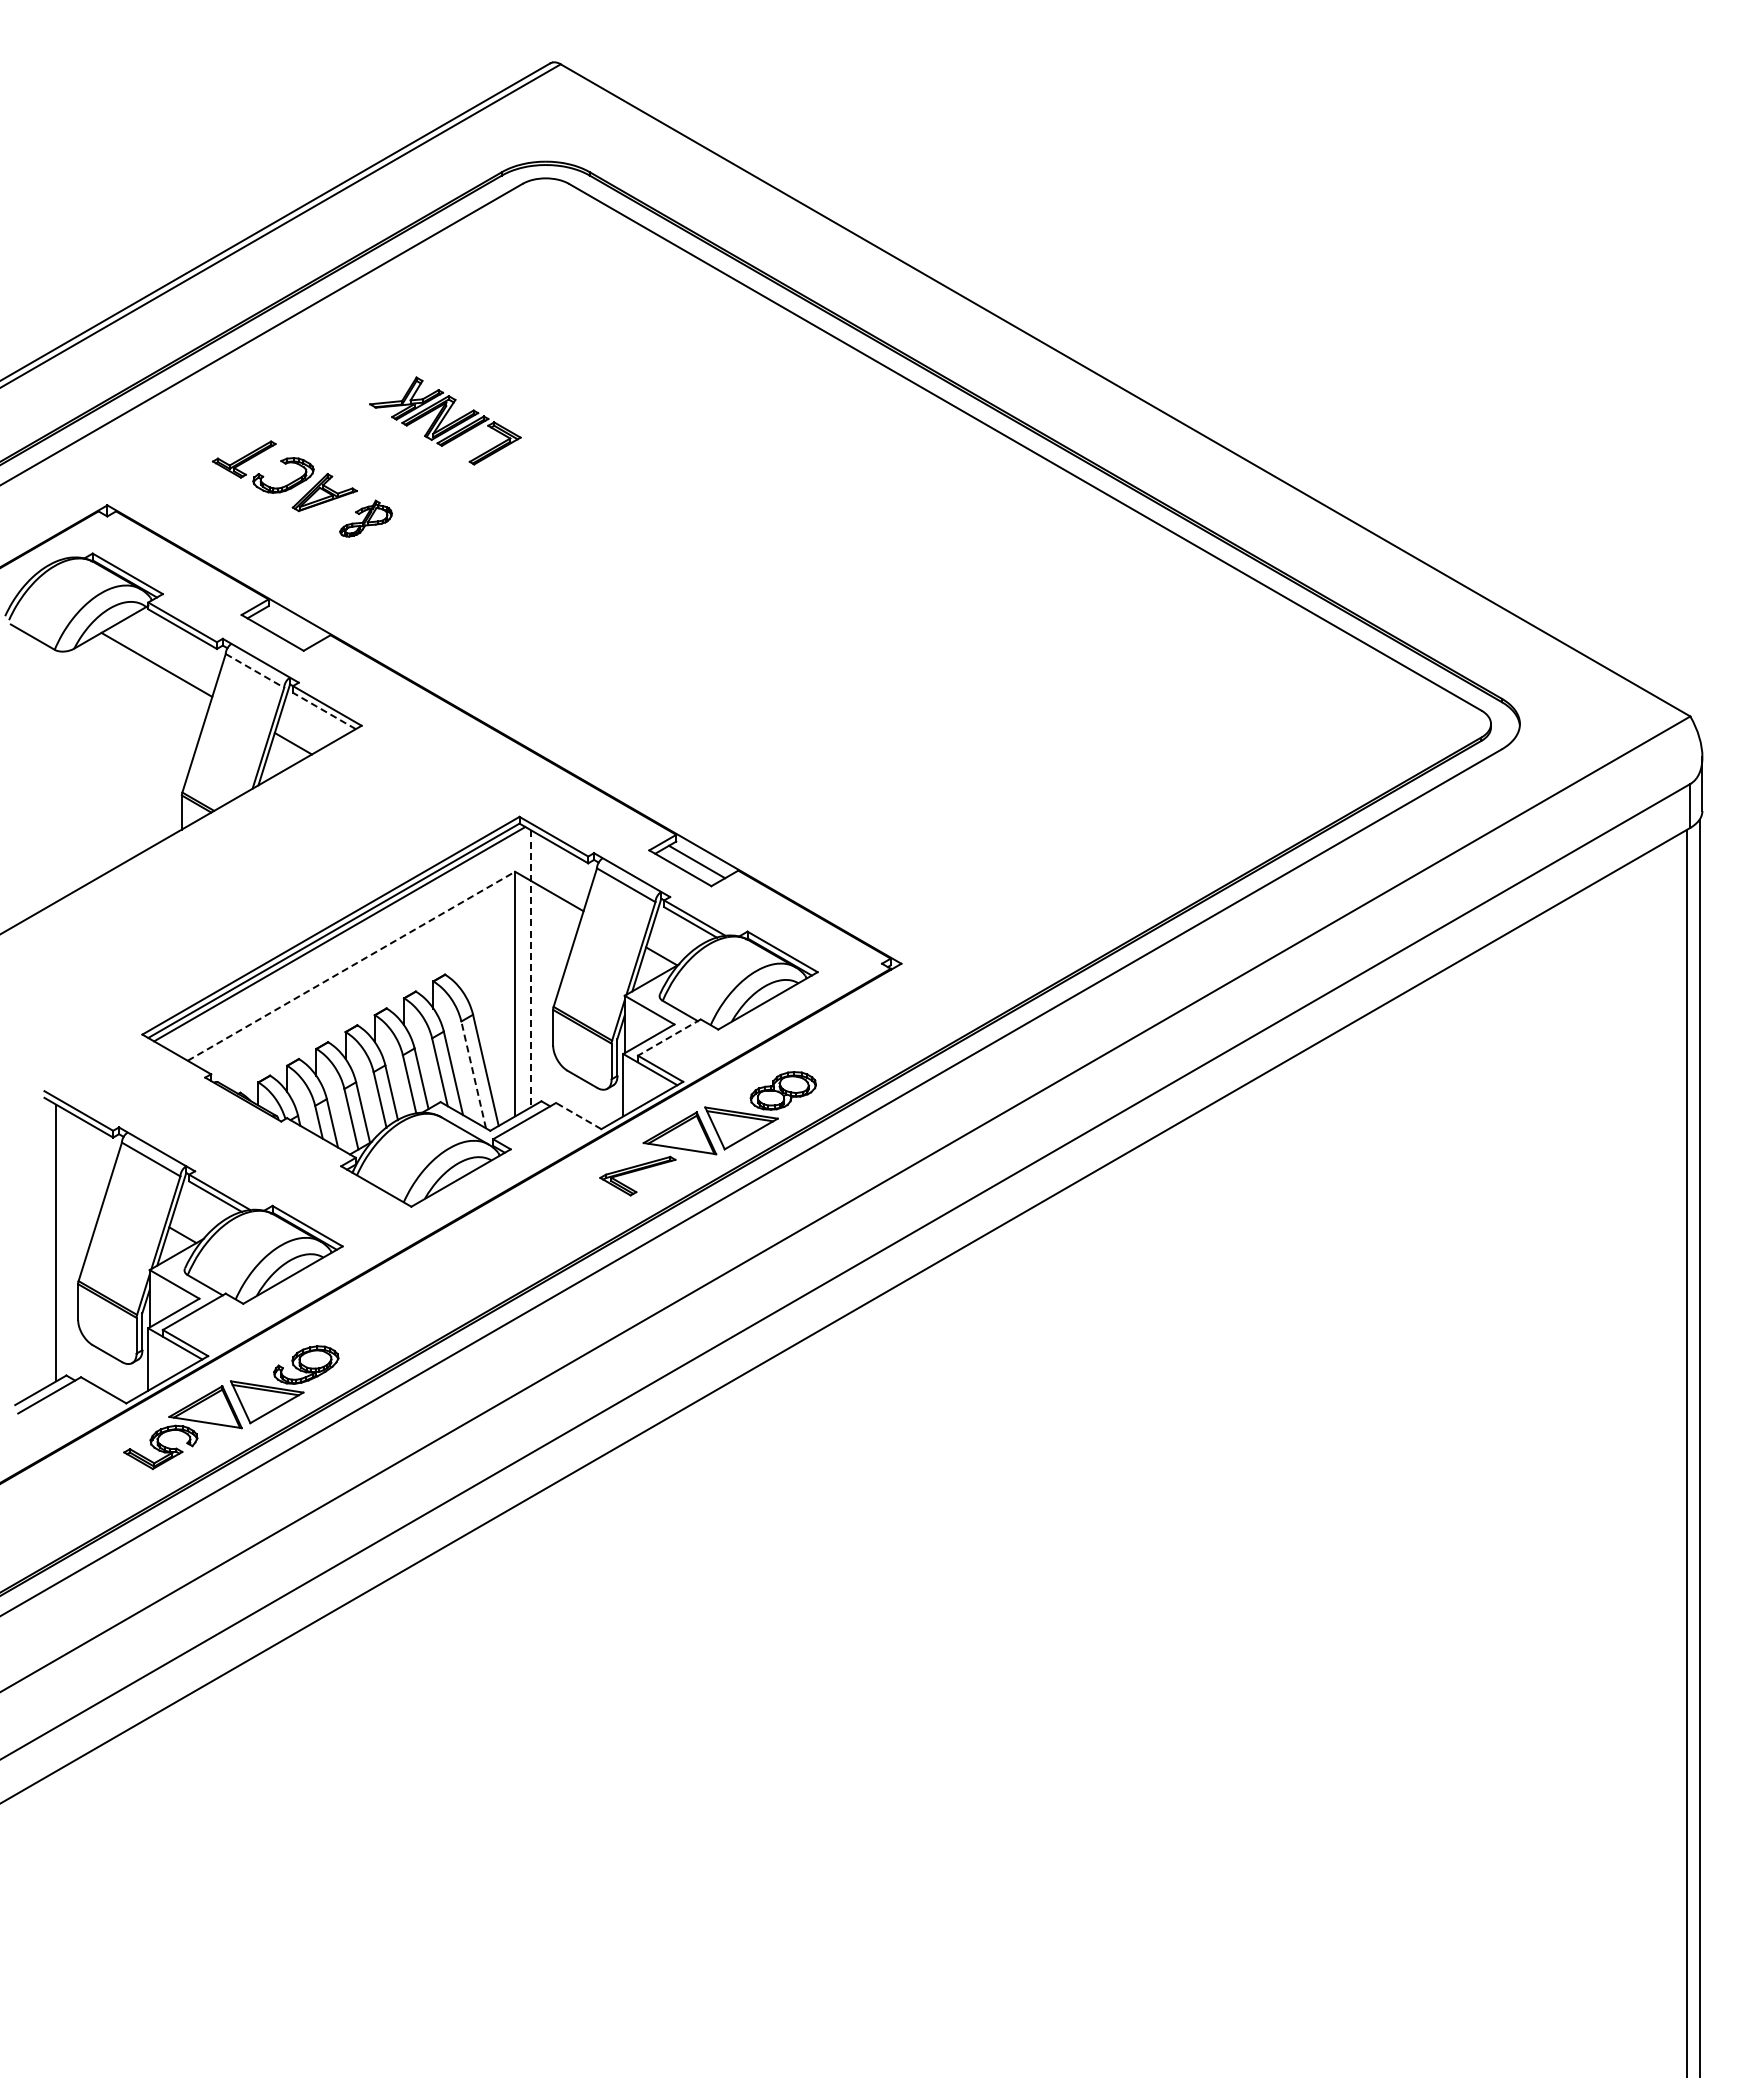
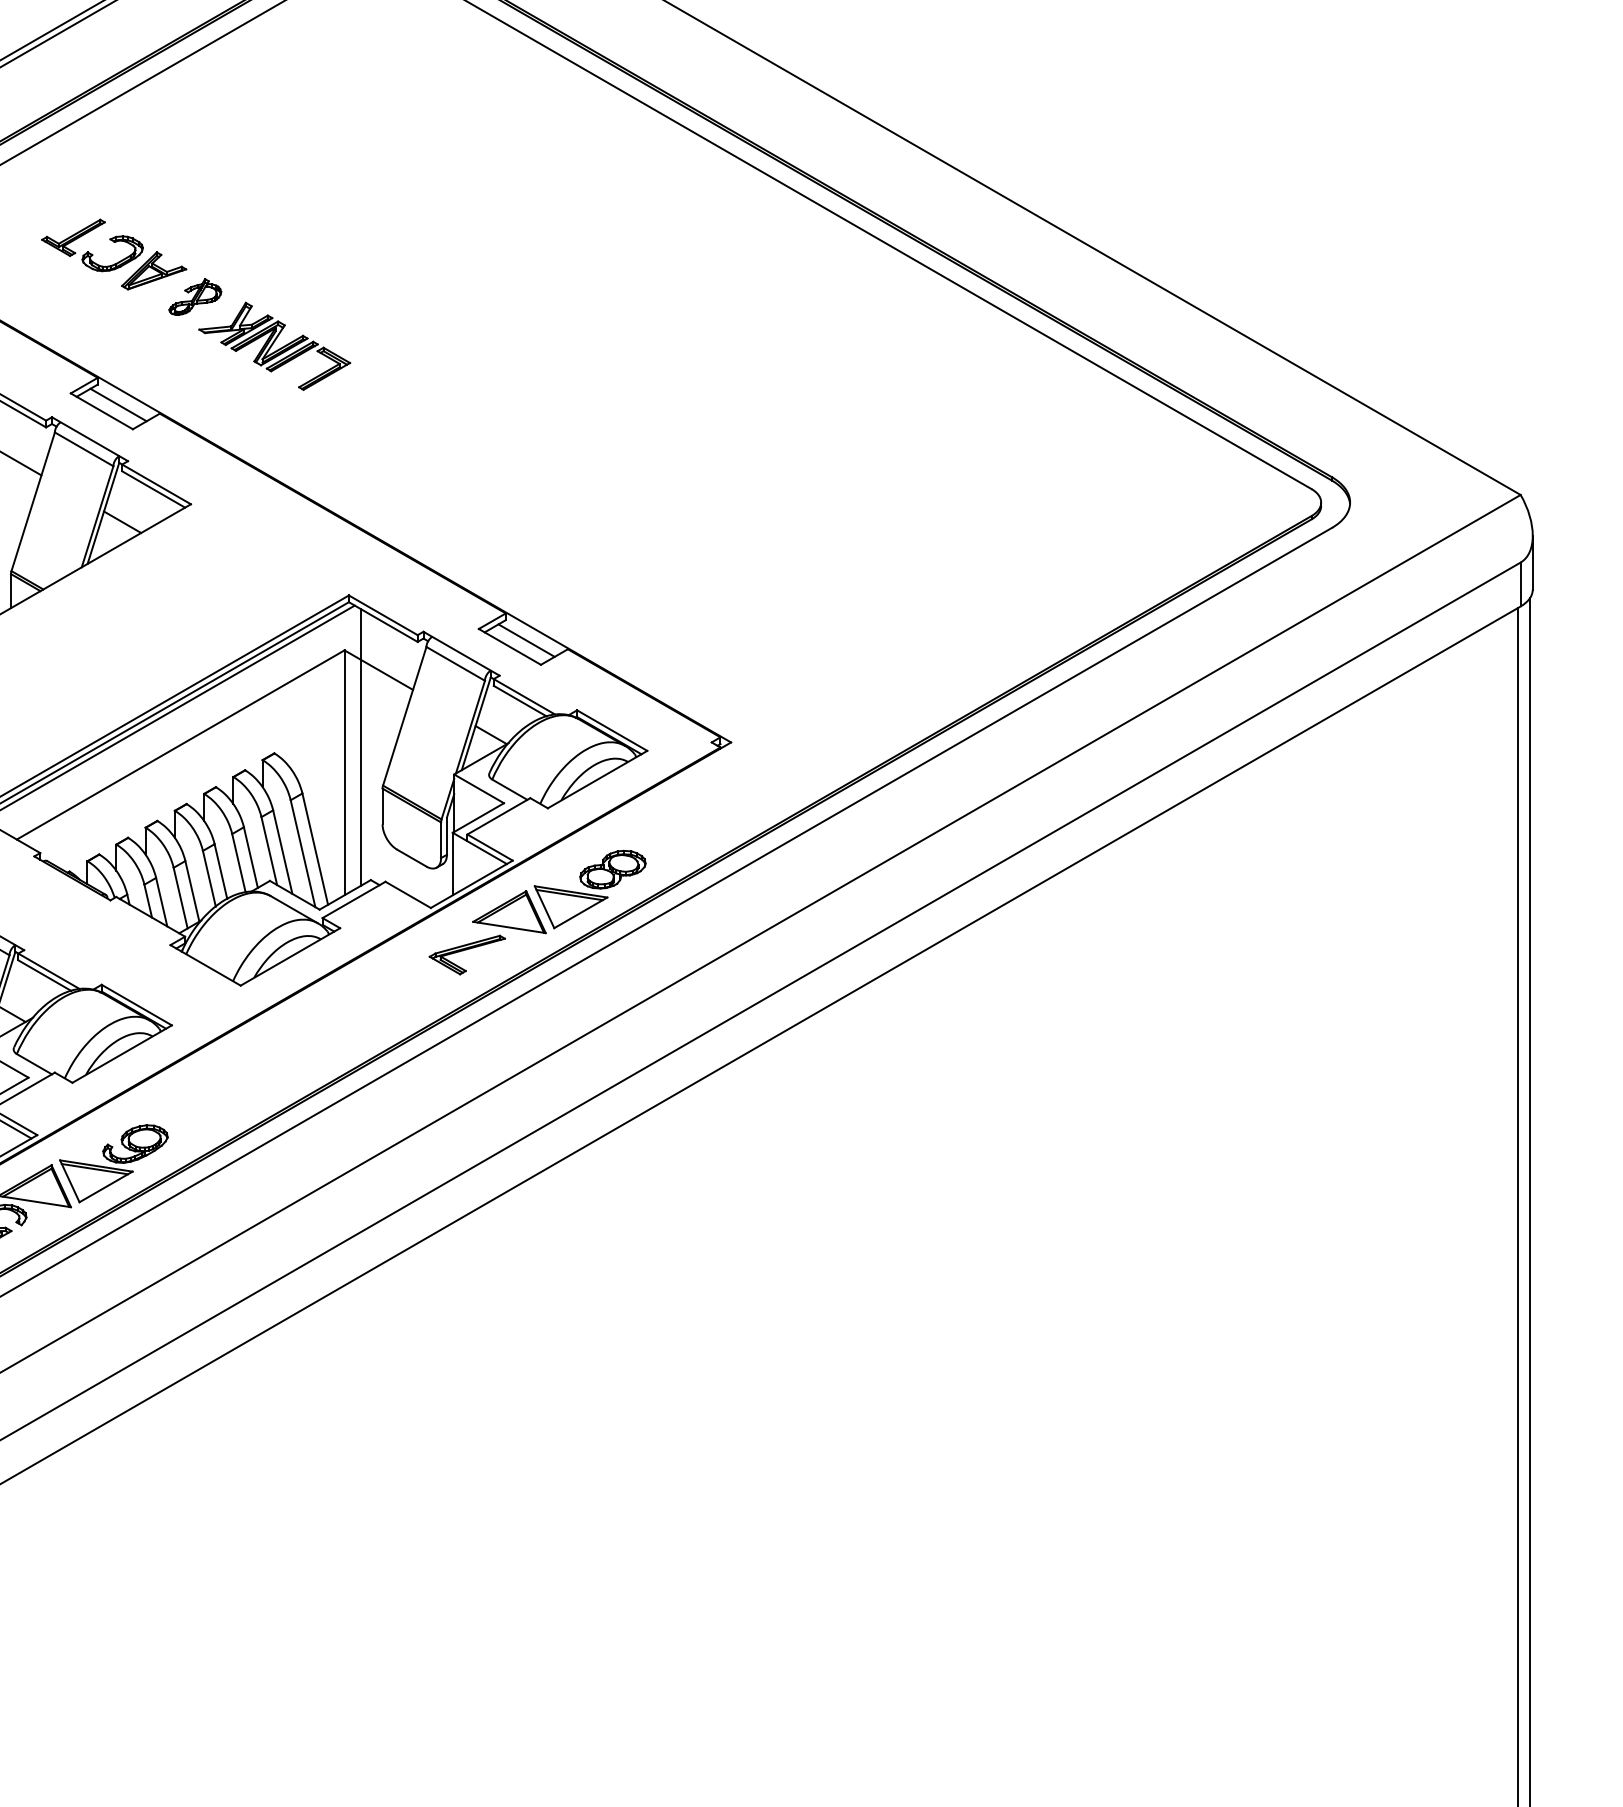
part: (445, 420) -> (274, 345), moved
line: (289, 626) -> (118, 404), added
line: (255, 670) -> (84, 448), dashed -> solid
line: (323, 710) -> (152, 488), dashed -> solid
line: (351, 966) -> (180, 745), dashed -> solid
line: (531, 969) -> (360, 748), dashed -> solid
line: (668, 1037) -> (498, 816), dashed -> solid
line: (473, 1074) -> (302, 853), dashed -> solid
line: (578, 1115) -> (407, 894), dashed -> solid

